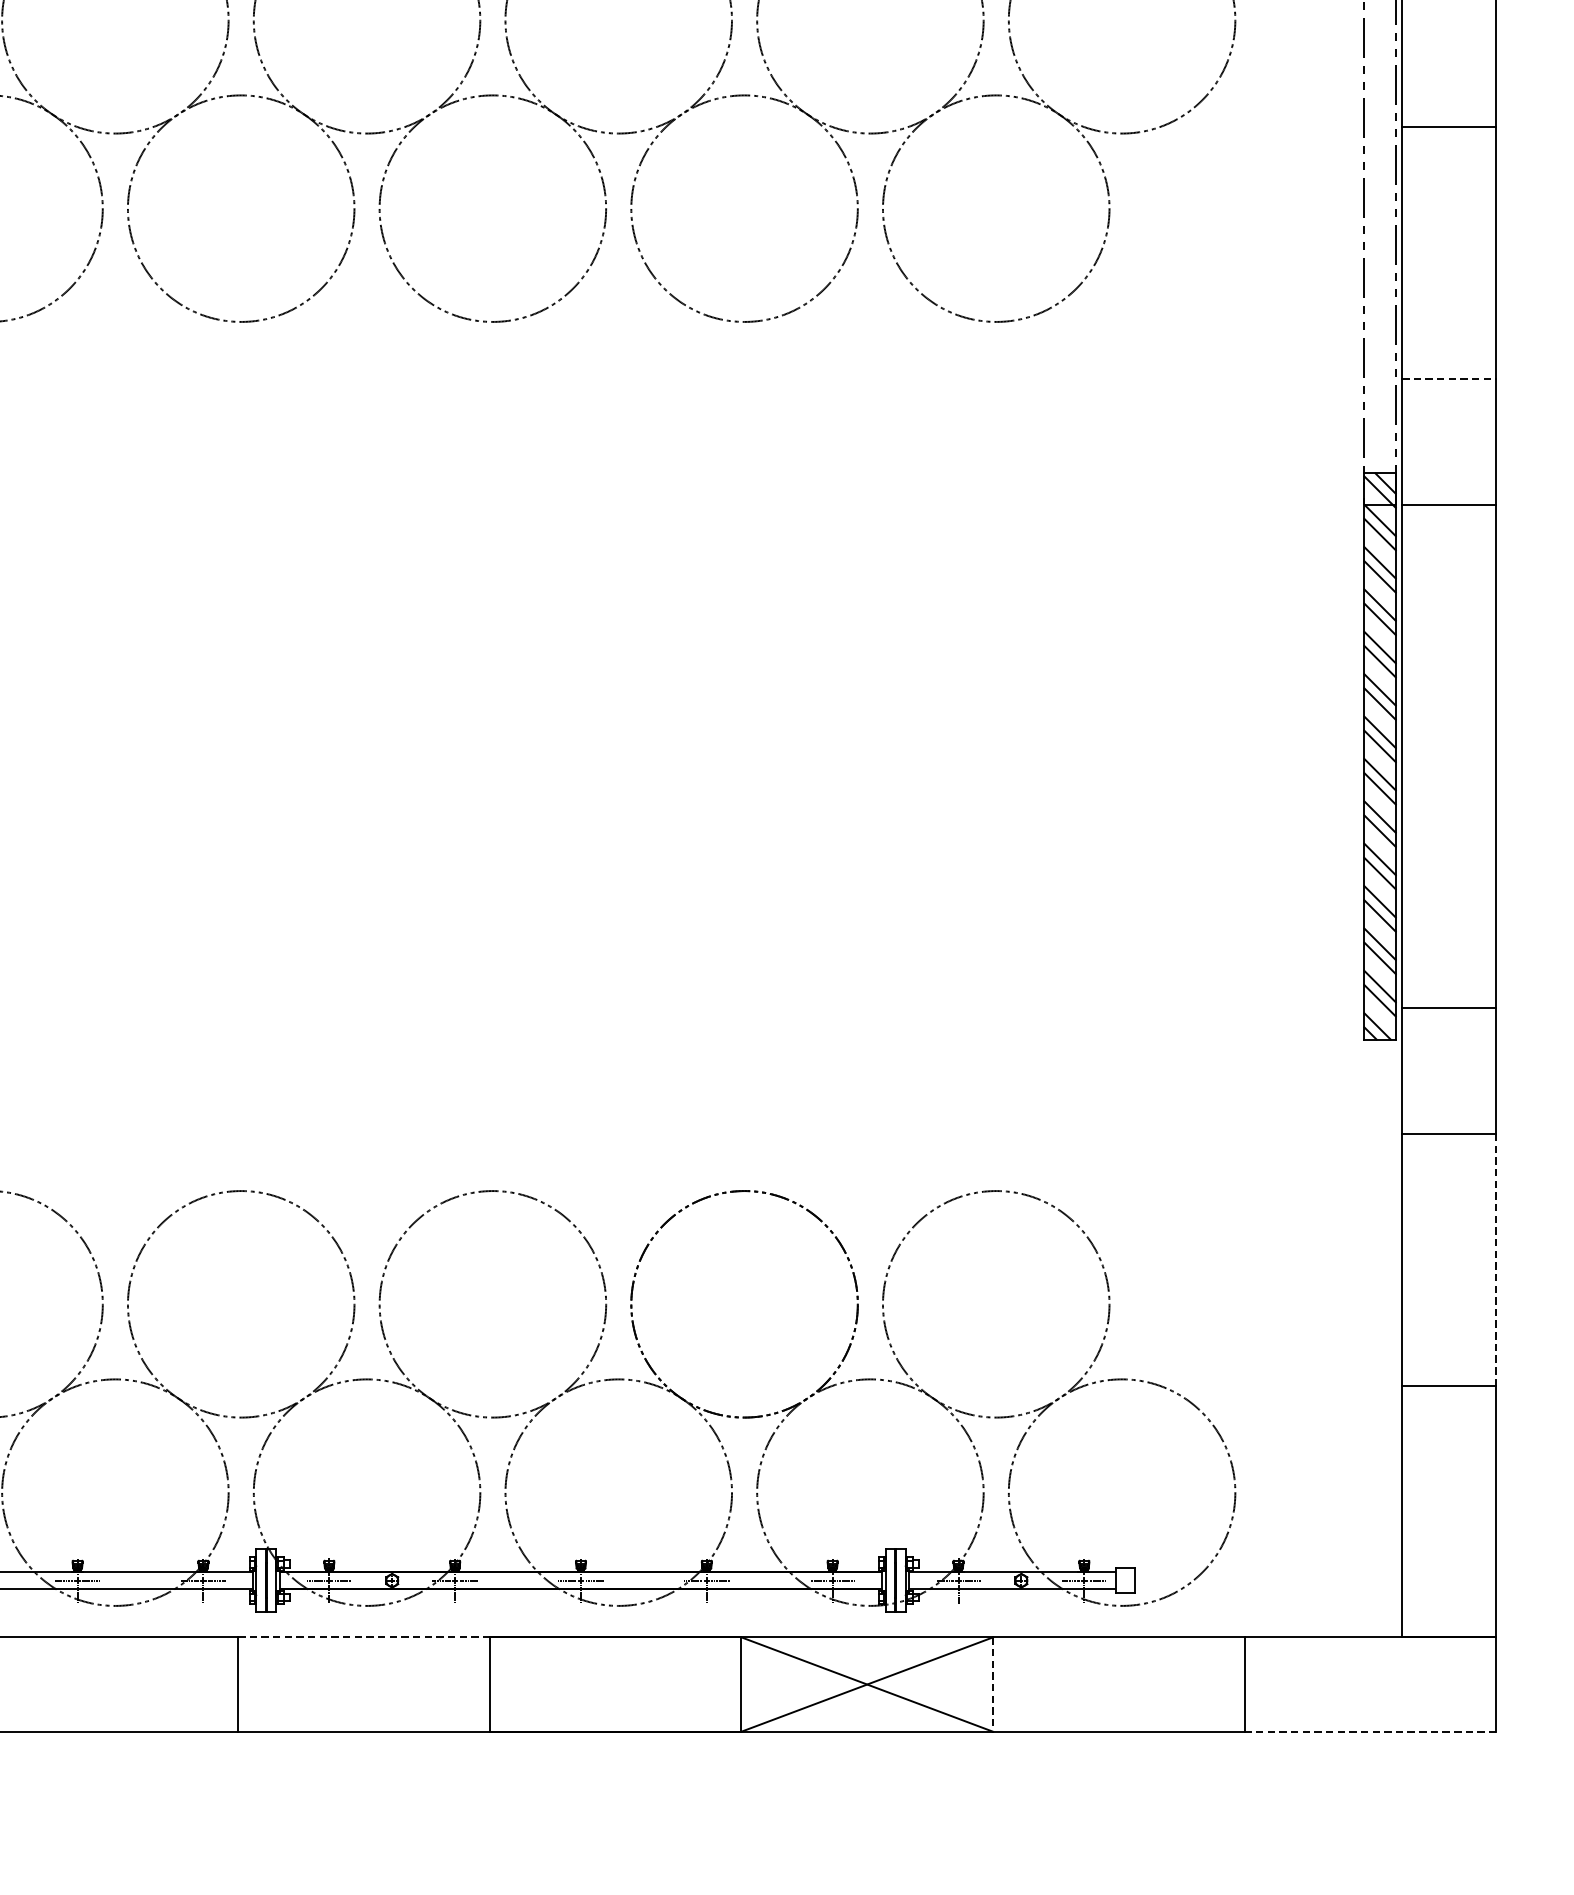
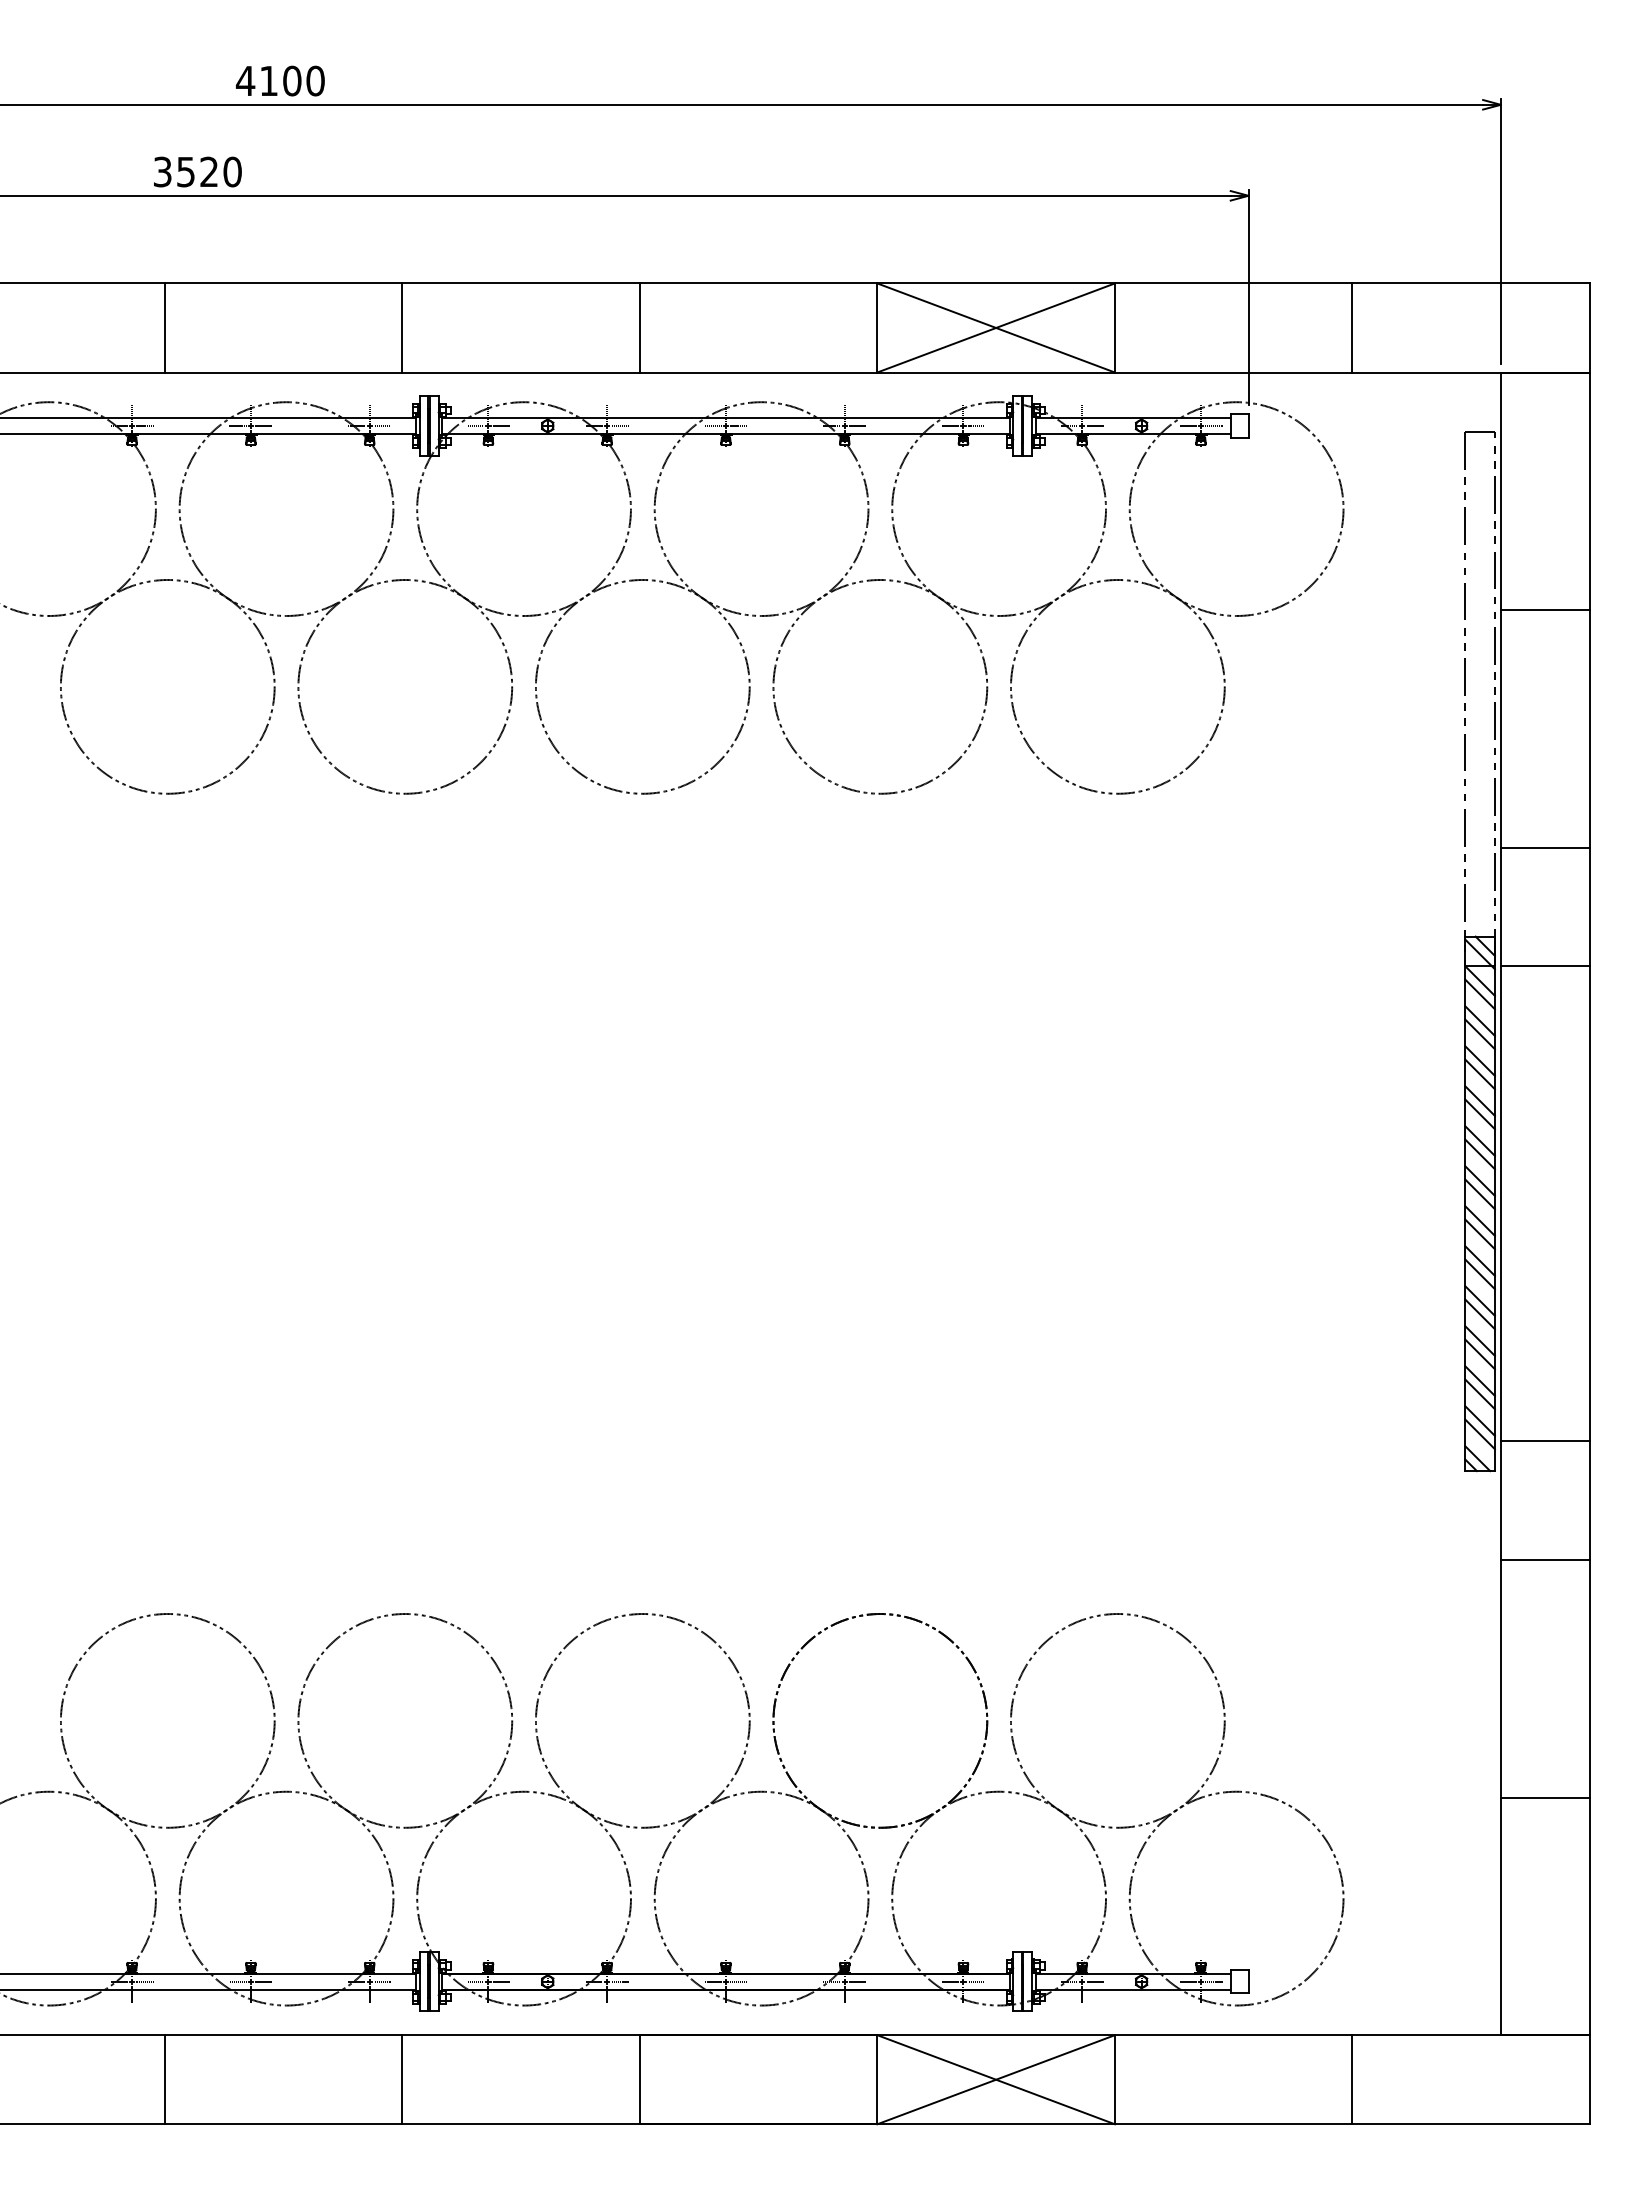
line: (1449, 378) -> (1545, 847), dashed -> solid
line: (1495, 1259) -> (1589, 1678), dashed -> solid
line: (364, 1637) -> (521, 2035), dashed -> solid
line: (992, 1684) -> (1114, 2079), dashed -> solid
line: (1370, 1731) -> (1471, 2124), dashed -> solid

